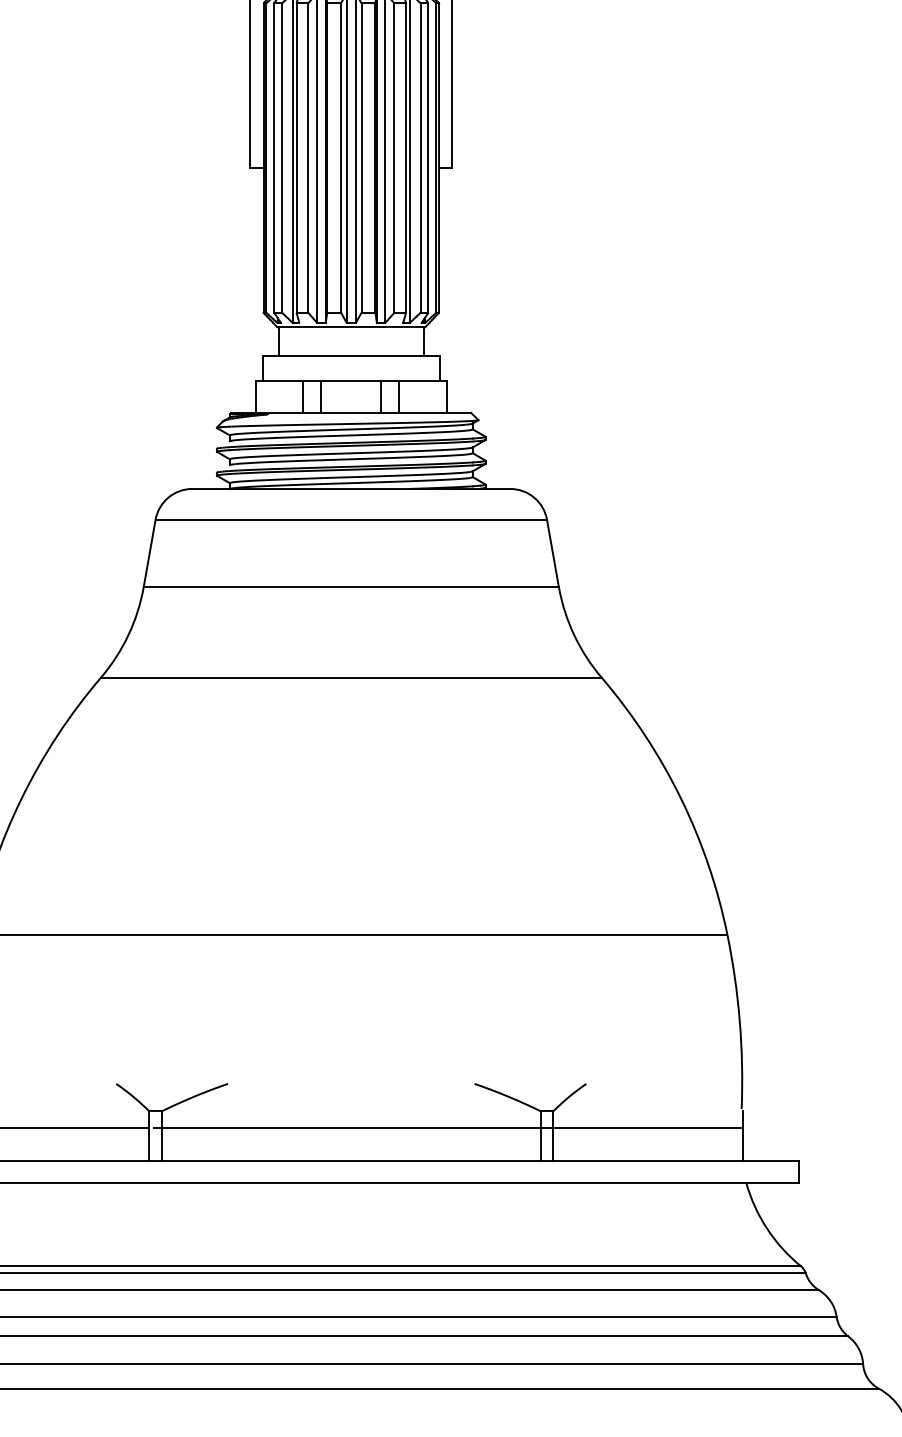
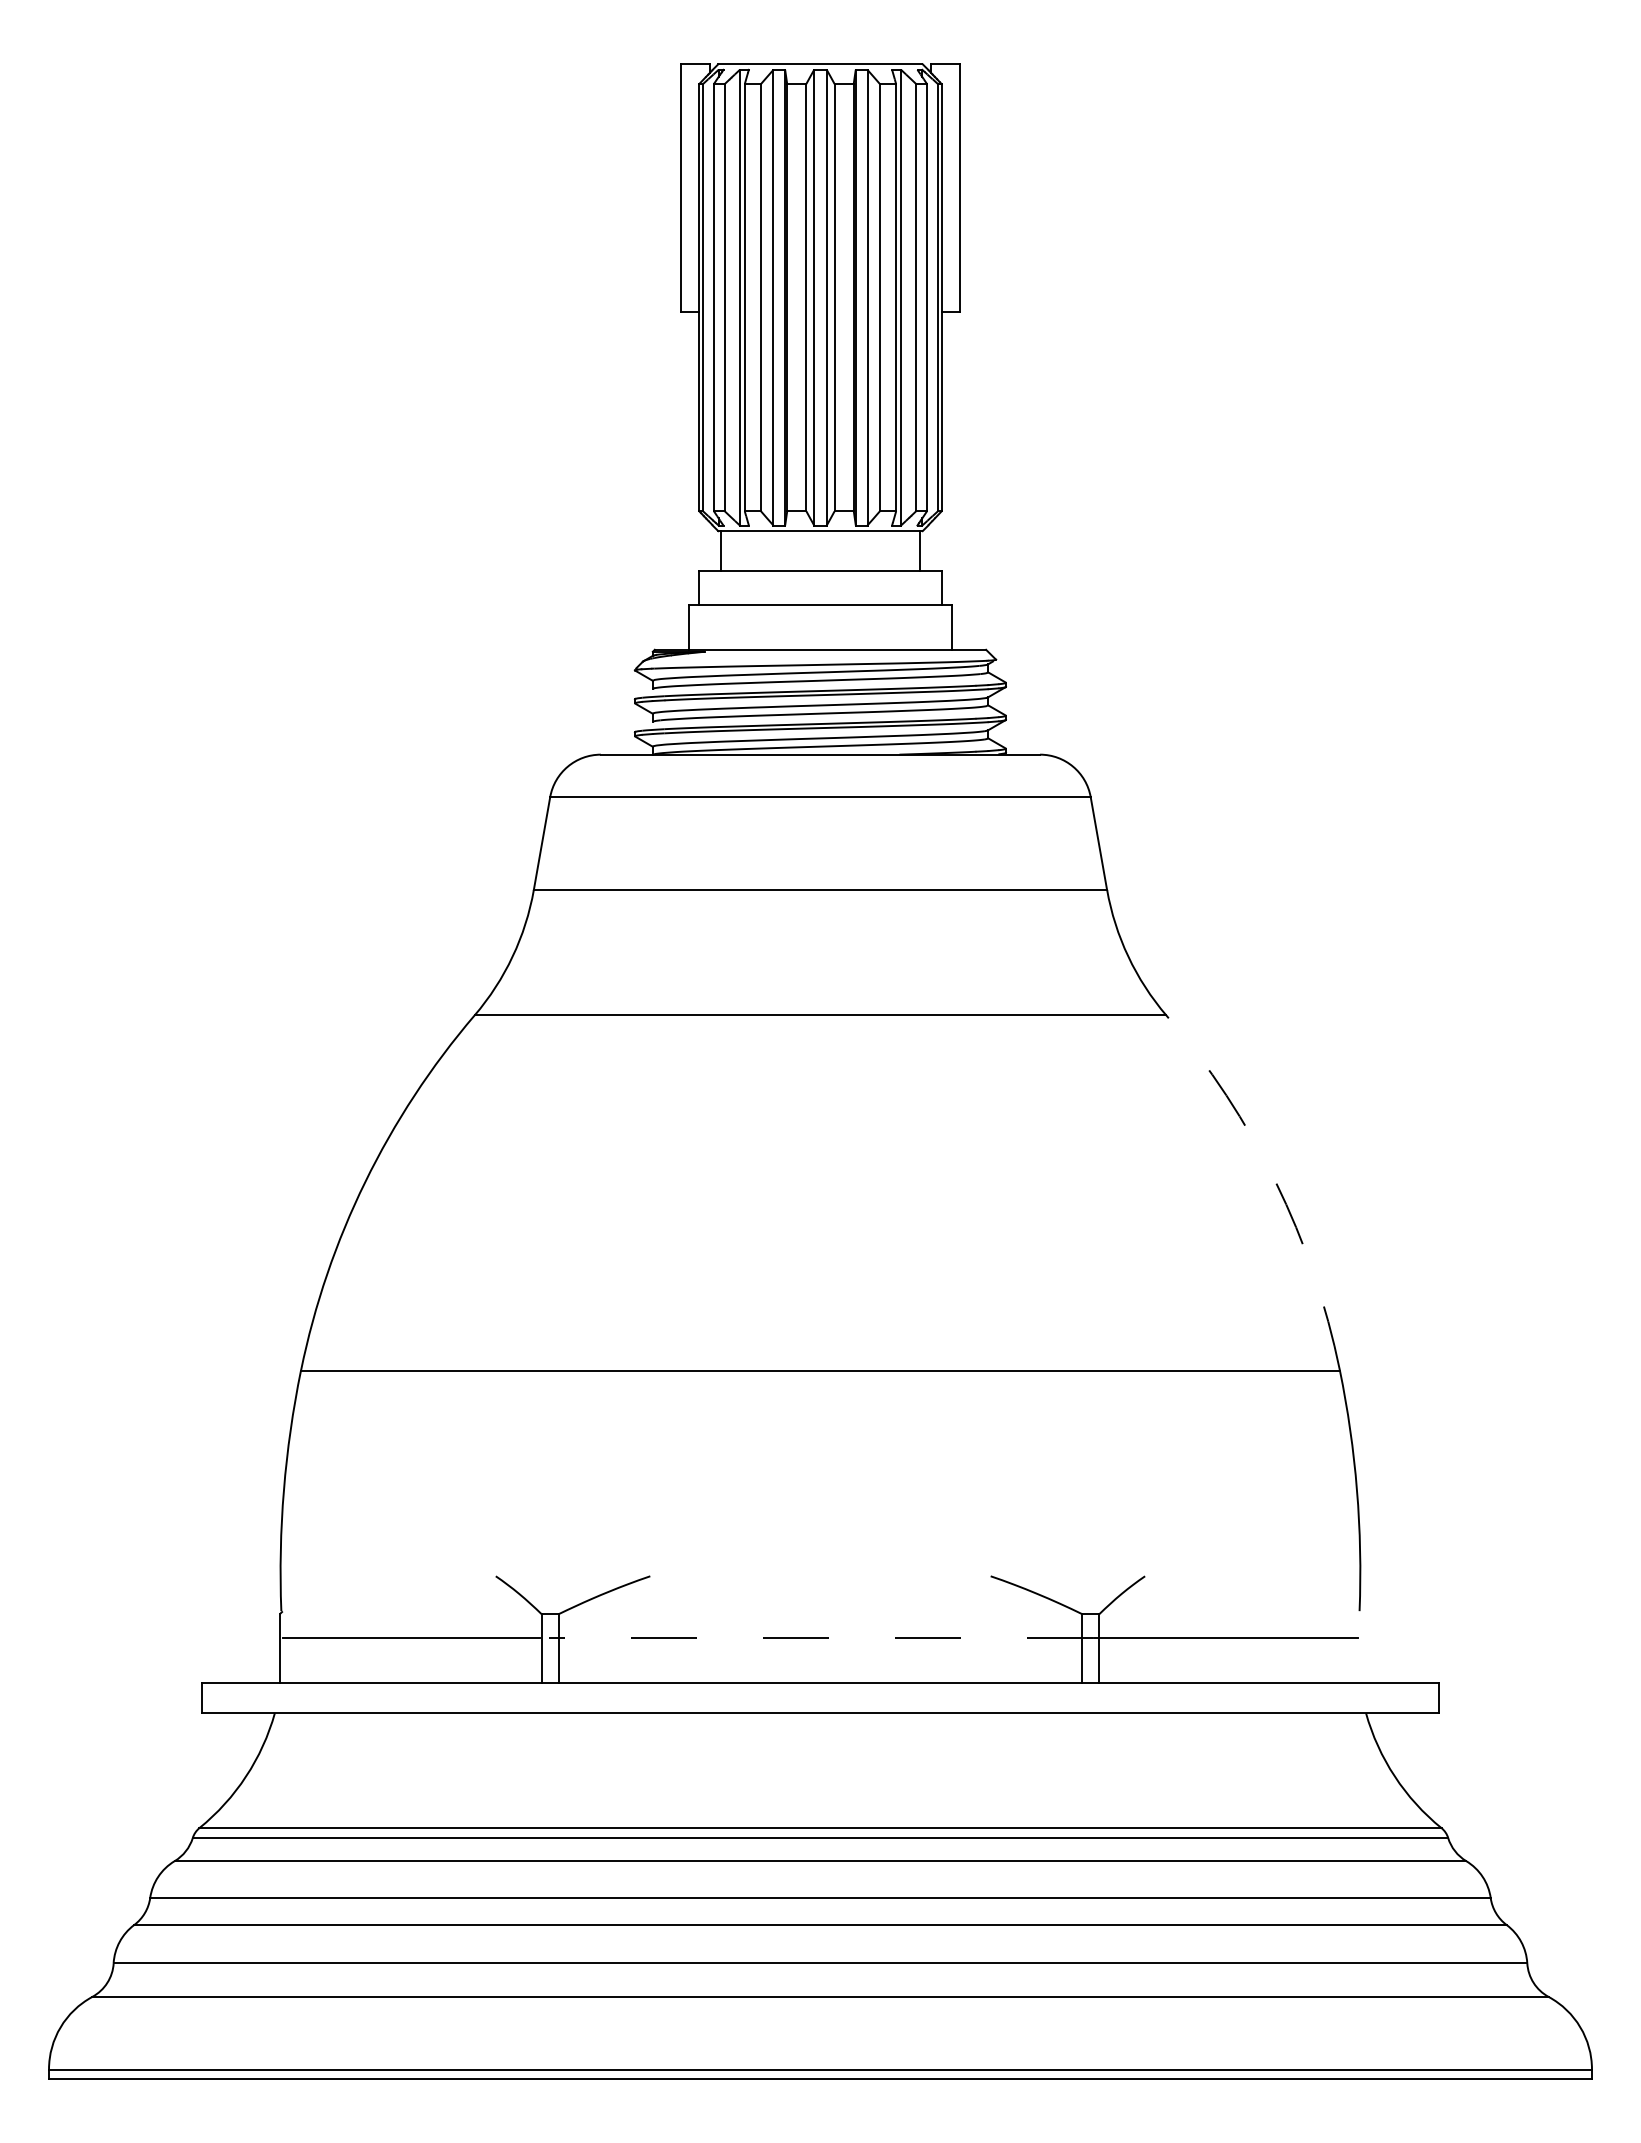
line: (303, 396) -> (754, 626), removed
line: (321, 396) -> (779, 626), removed
line: (381, 396) -> (861, 626), removed
line: (399, 396) -> (886, 626), removed
arc: (680, 798) -> (1275, 1181), solid -> dashed
line: (351, 1128) -> (820, 1637), solid -> dashed
line: (743, 1136) -> (1361, 1648), removed

